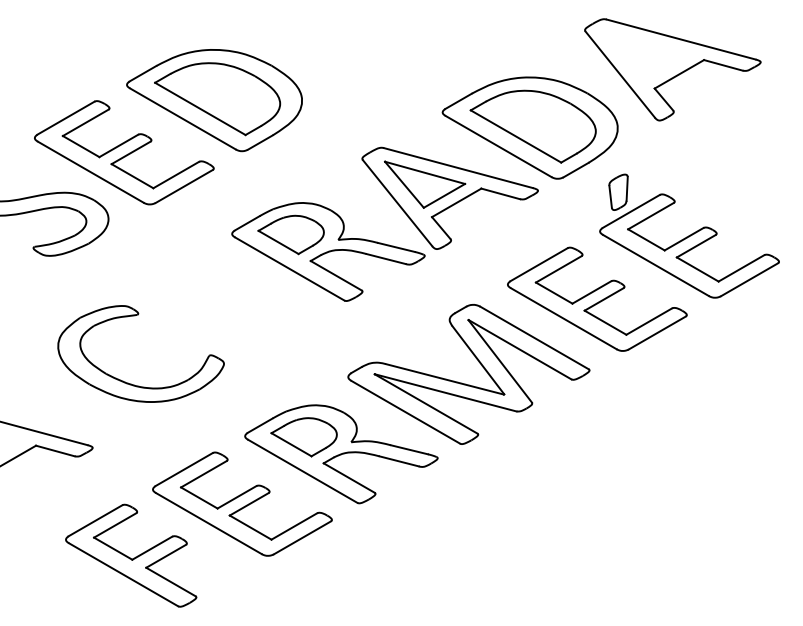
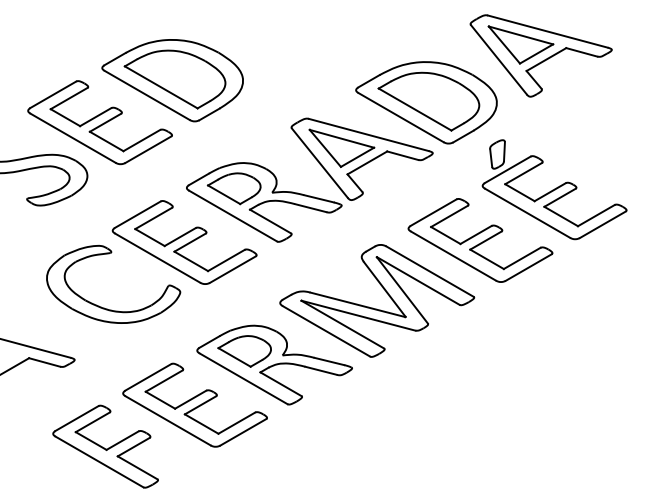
part: (647, 55) -> (520, 44), added
part: (229, 301) -> (184, 242), added

